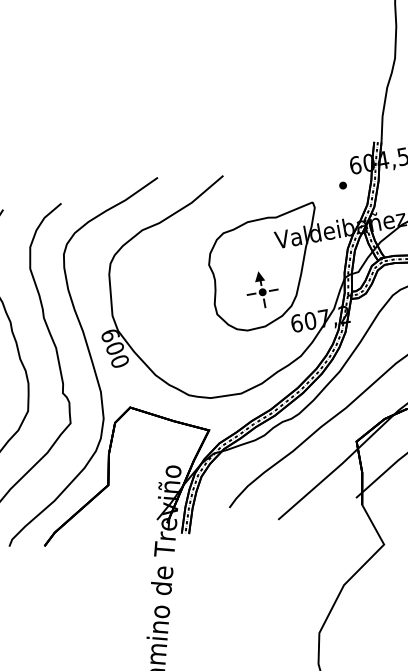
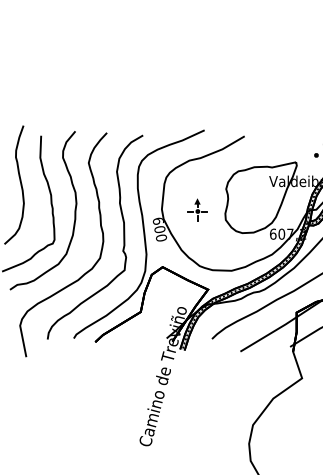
part: (261, 289) -> (197, 209), moved

